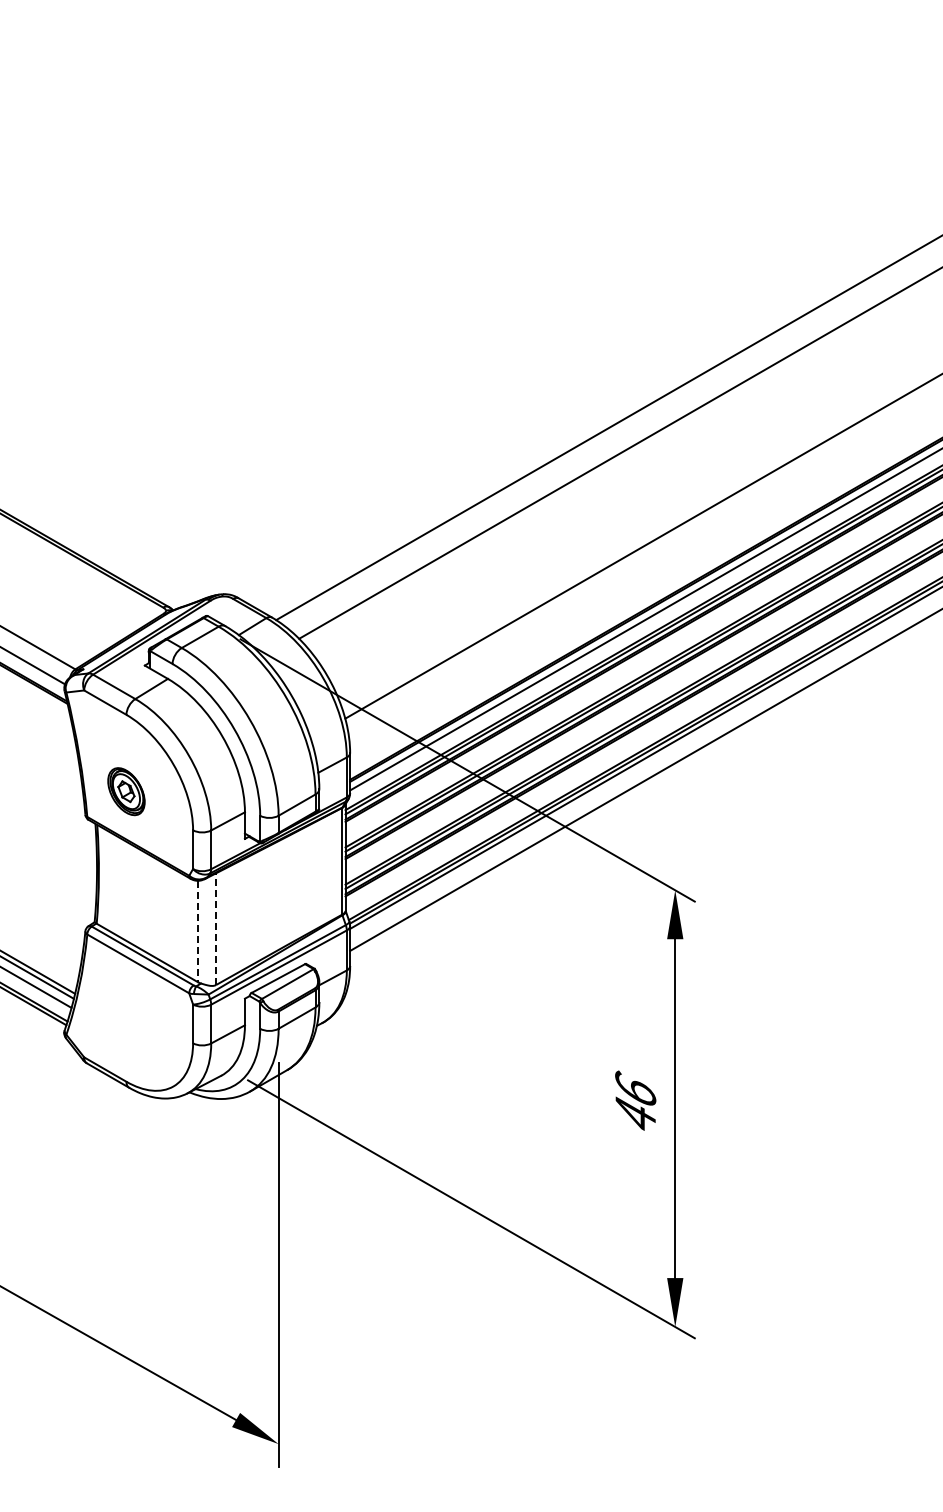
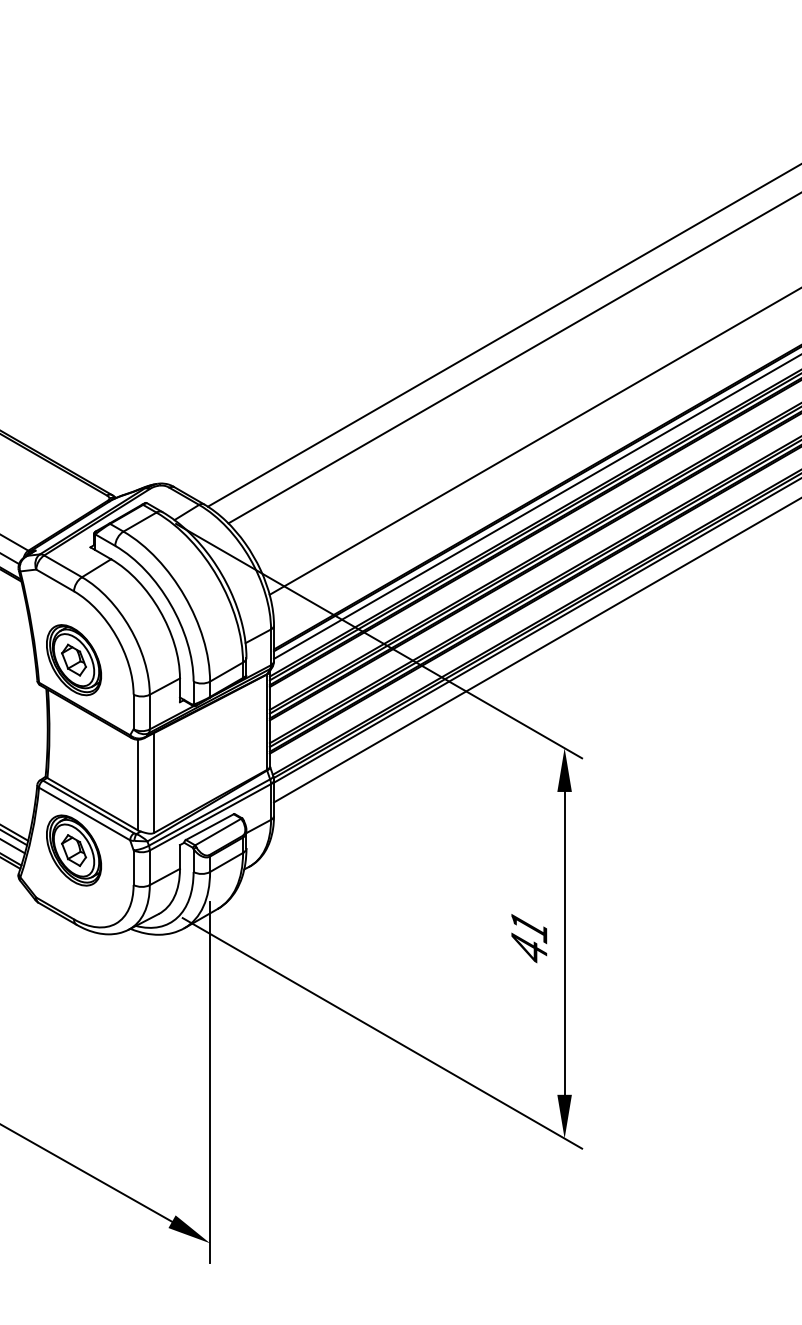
part: (126, 791) -> (74, 659), size x1.67
line: (216, 929) -> (154, 783), dashed -> solid
line: (198, 931) -> (138, 785), dashed -> solid
part: (126, 1004) -> (74, 850), added
text: (635, 1089) -> (529, 926), 46 -> 41

